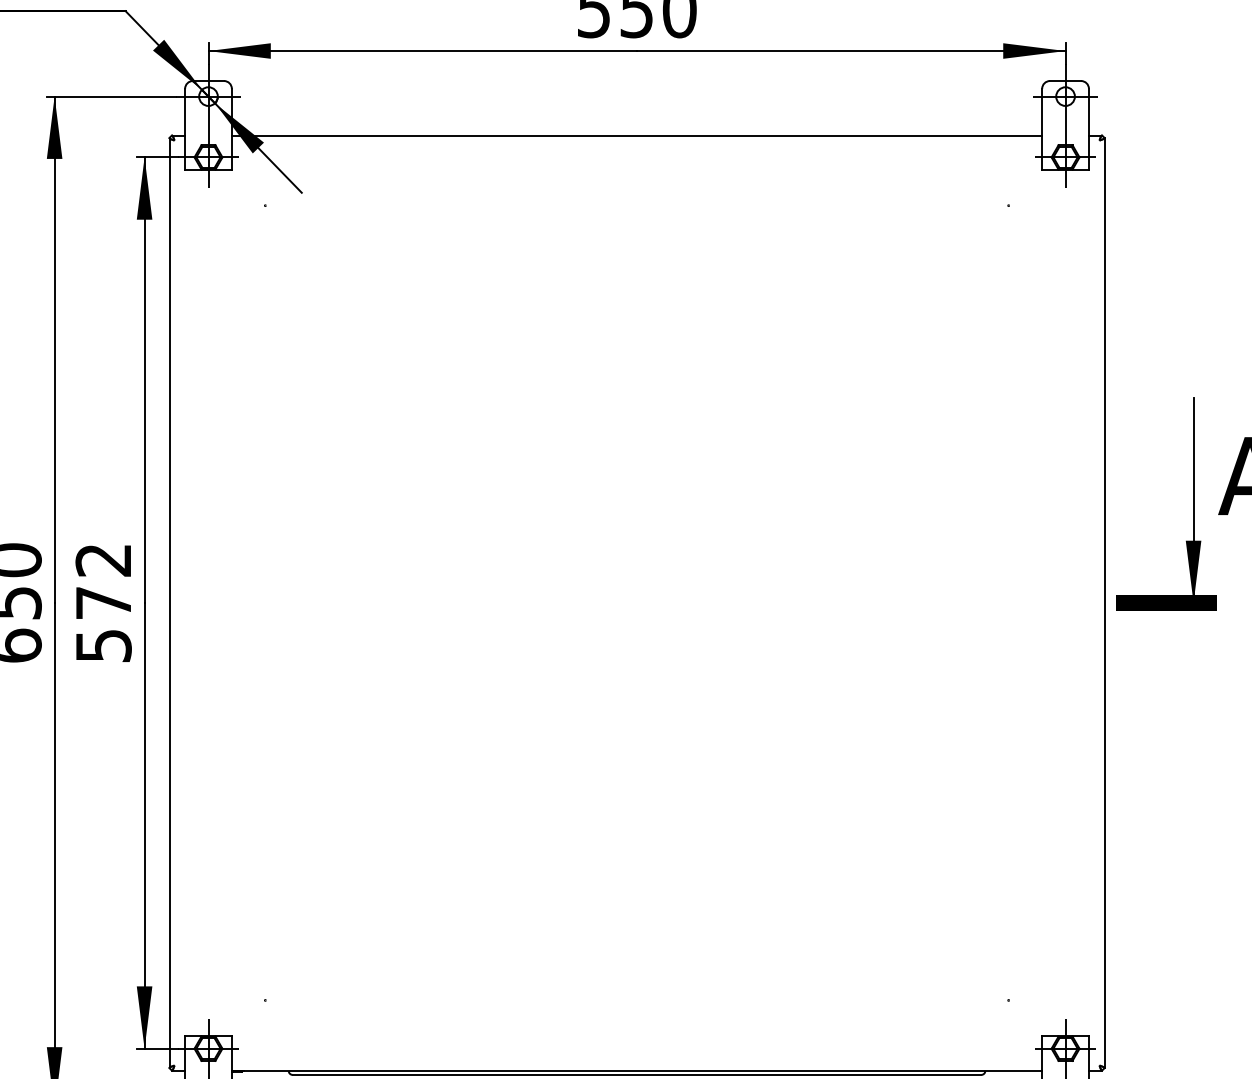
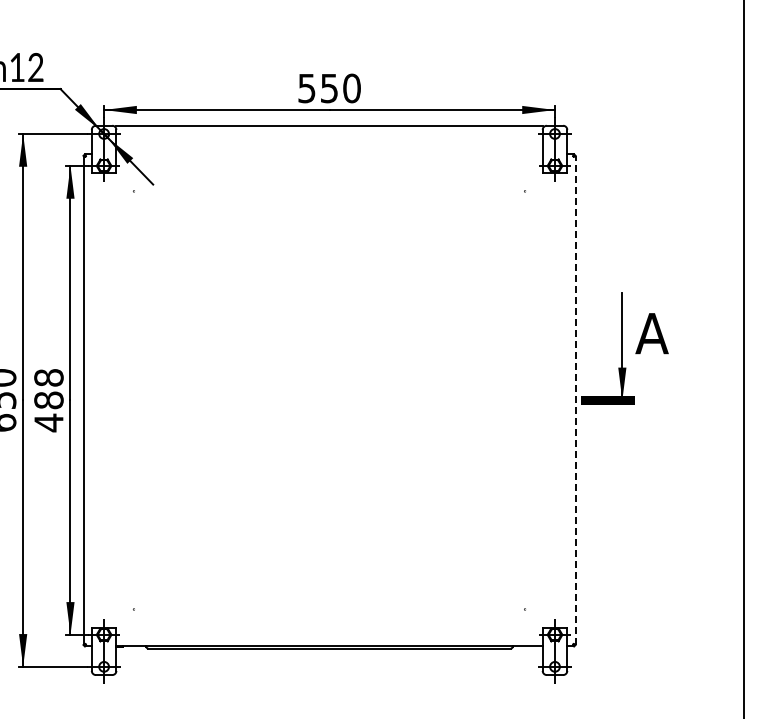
line: (636, 135) -> (329, 126), moved
text: (102, 603) -> (48, 400), 572 -> 488
line: (1104, 603) -> (575, 400), solid -> dashed

